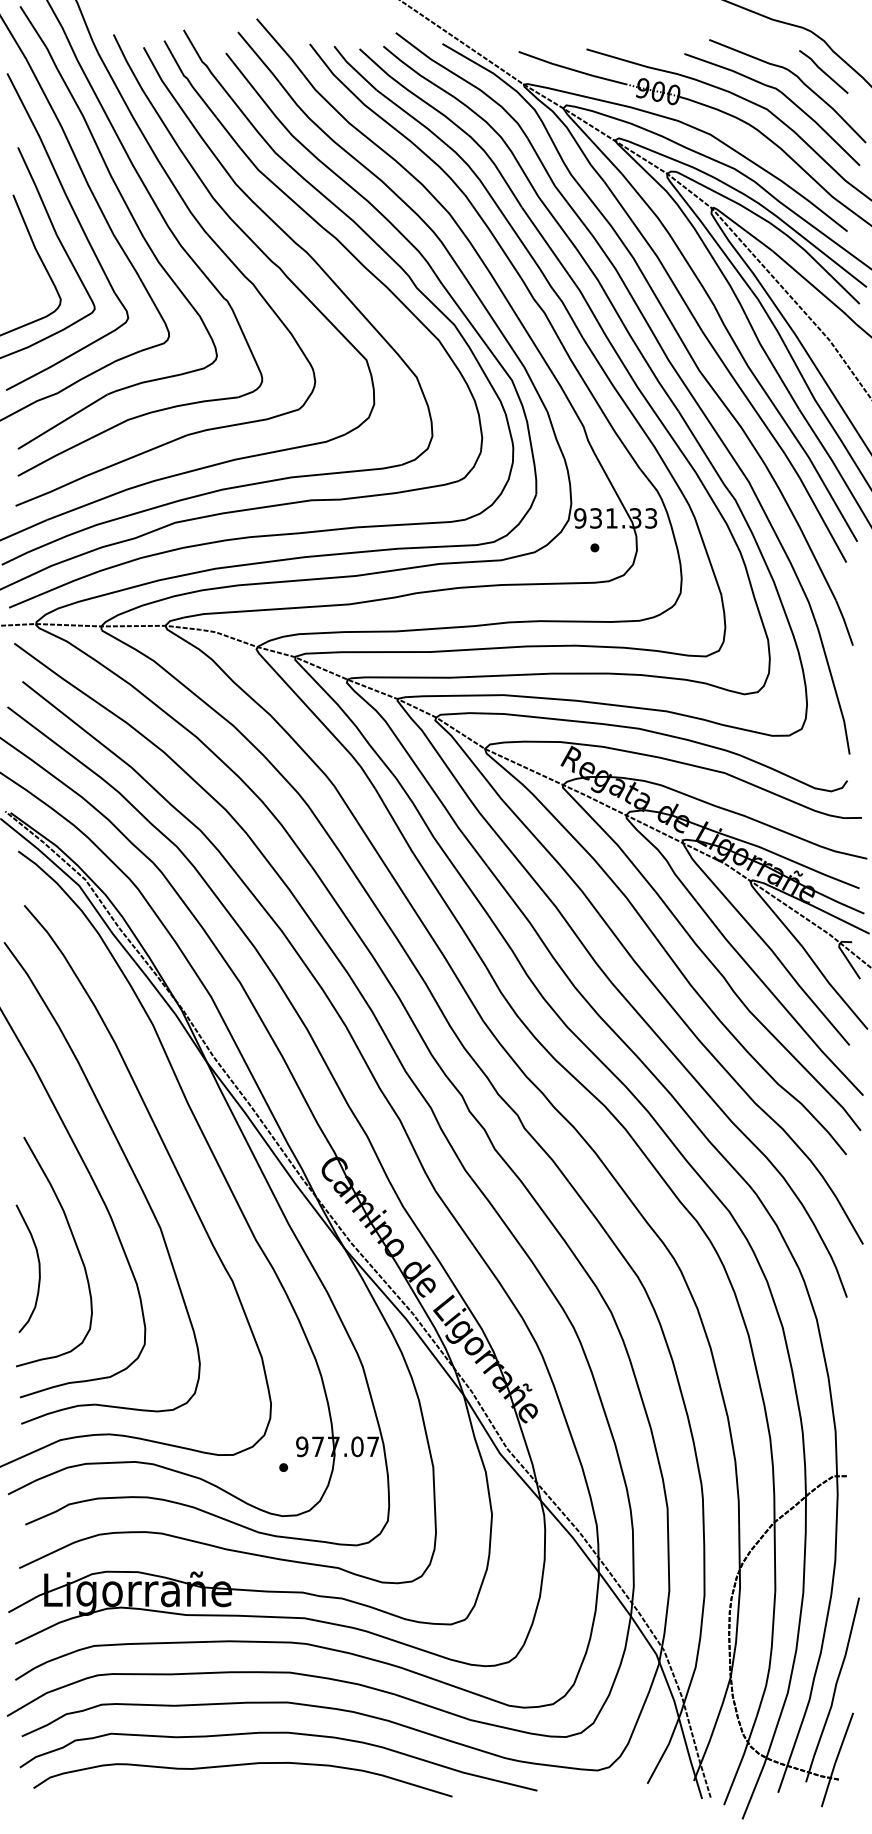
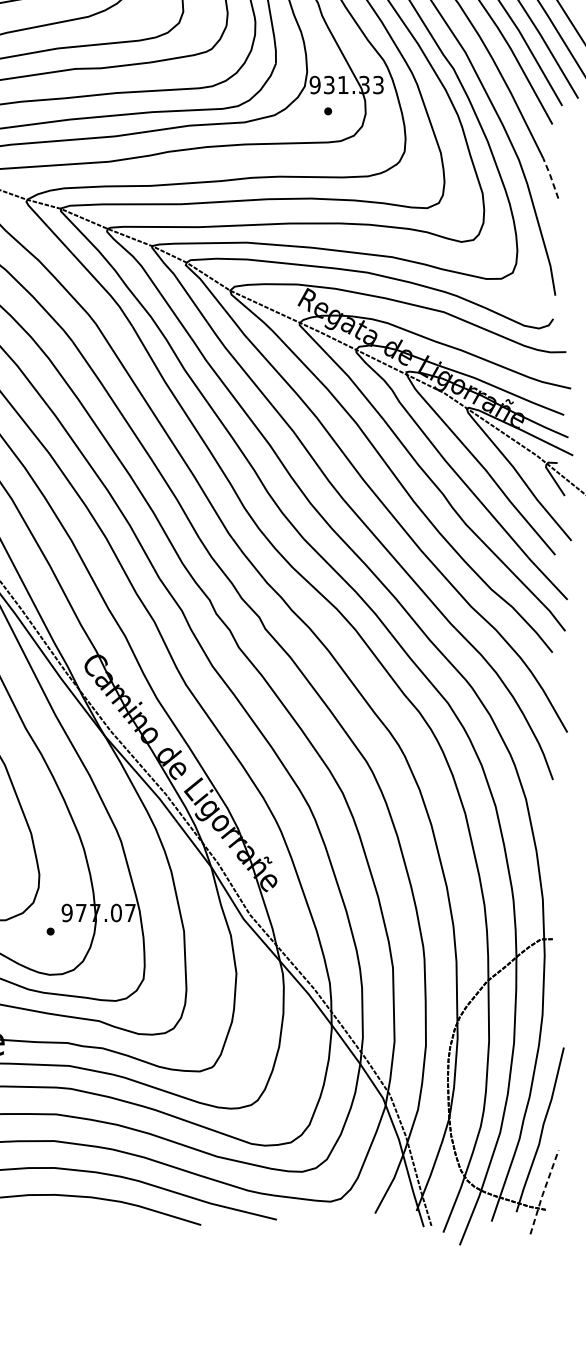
line: (844, 622) -> (550, 177), solid -> dashed
line: (836, 1760) -> (543, 1192), solid -> dashed

